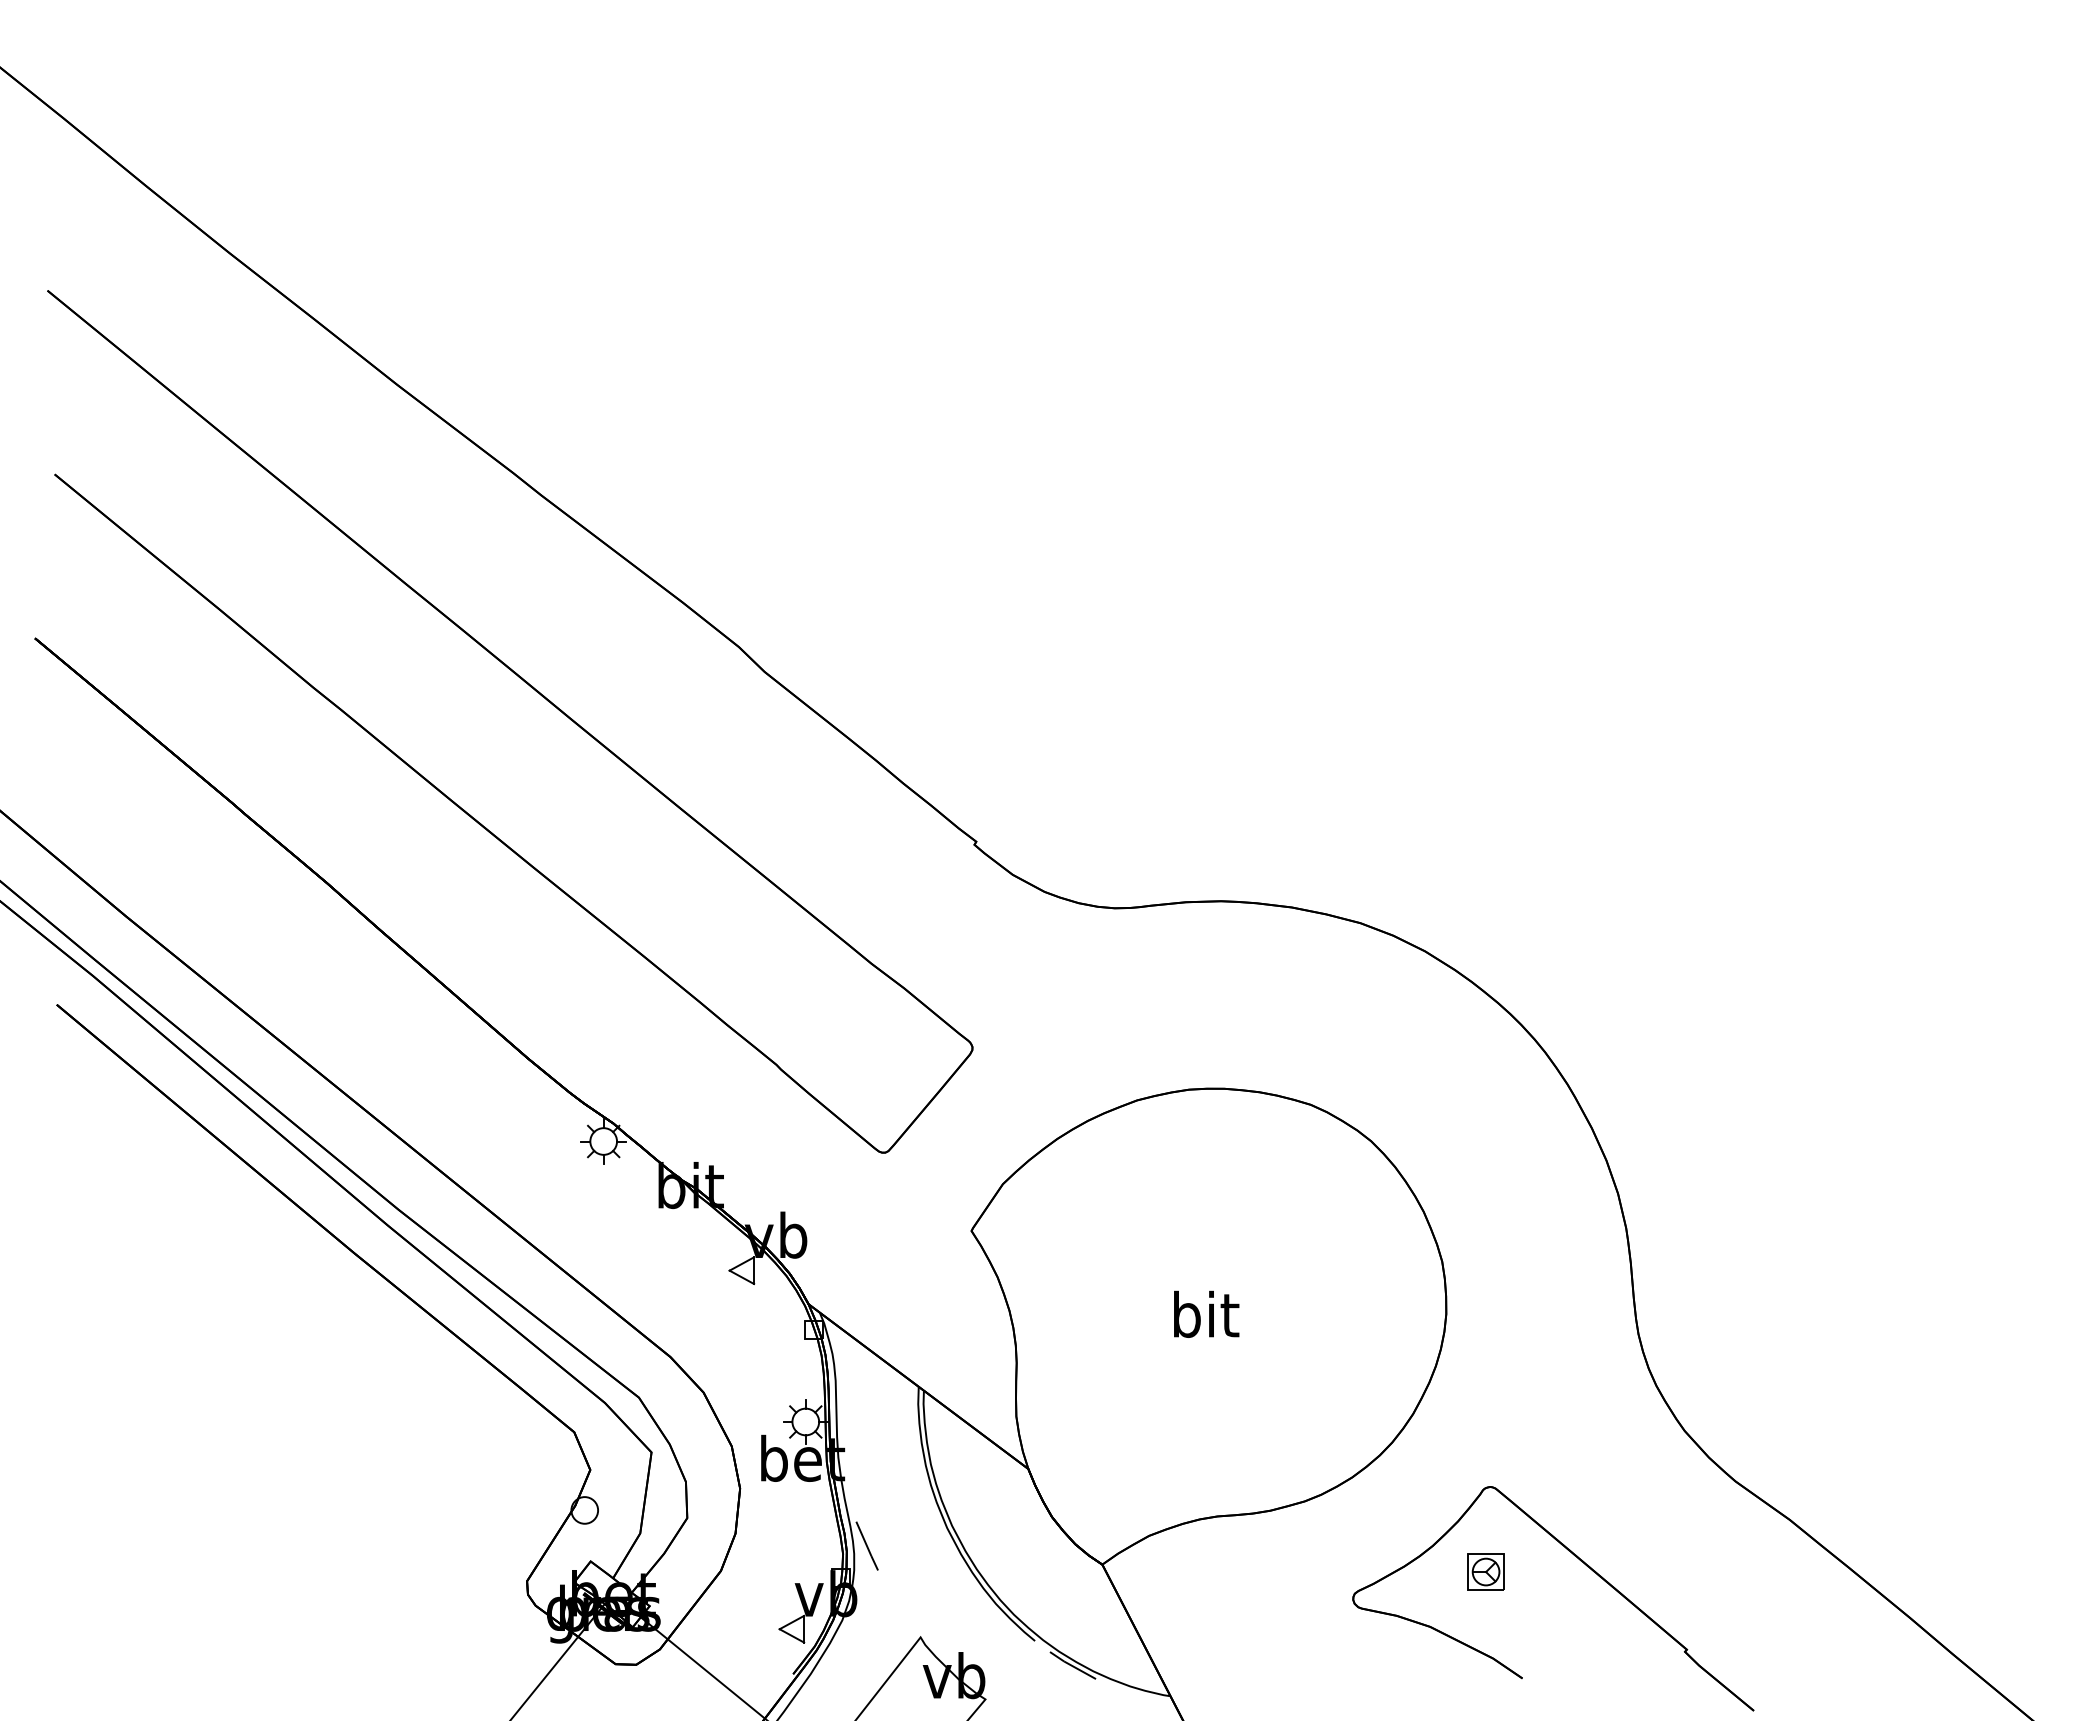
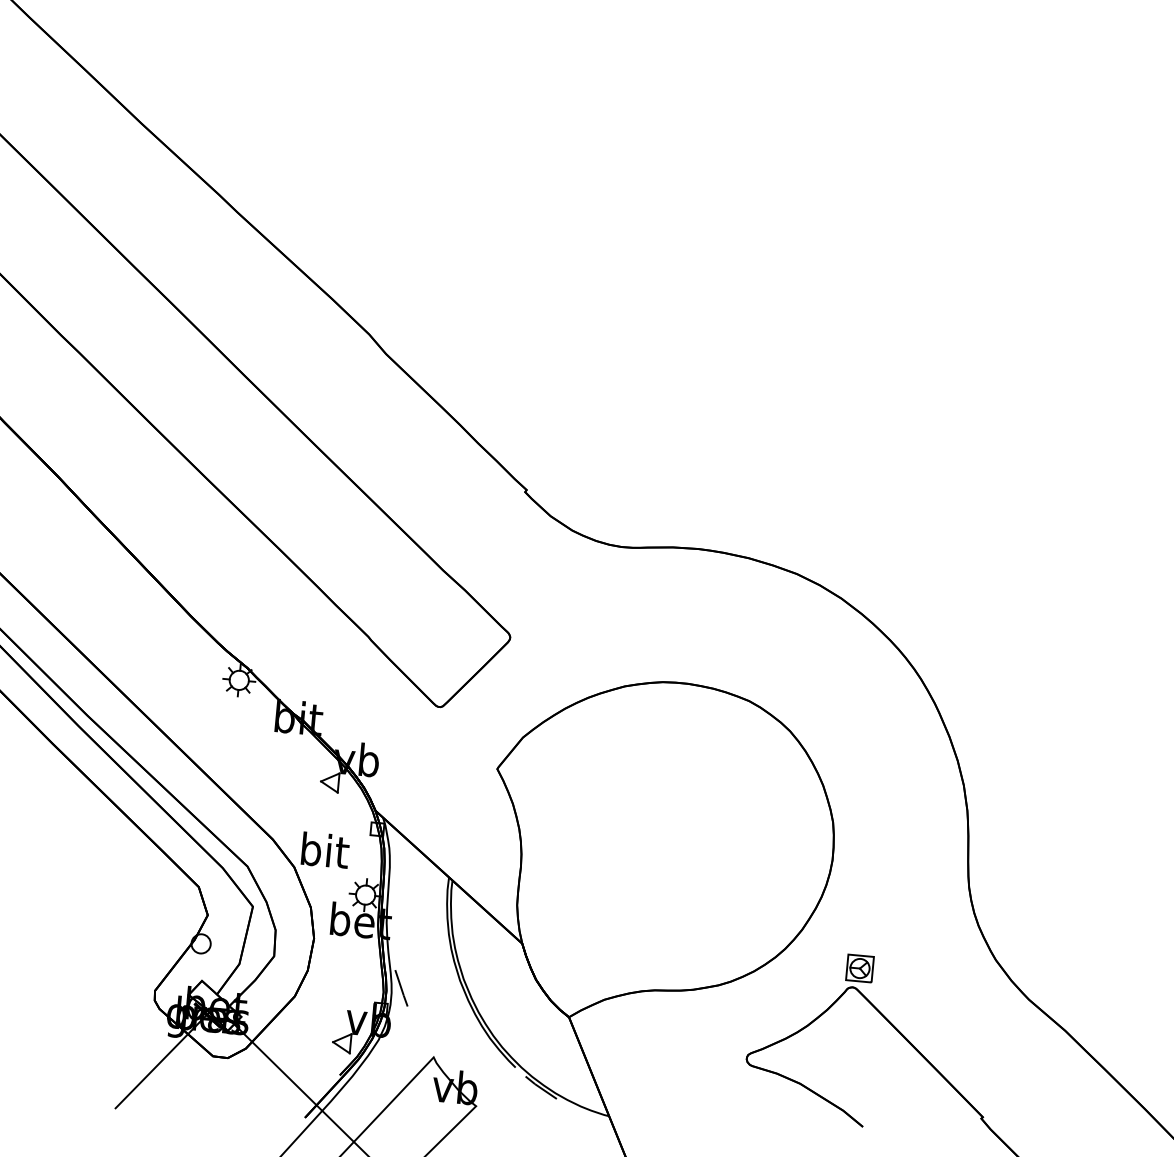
text: (1206, 1313) -> (325, 849), moved
part: (1485, 1571) -> (859, 968), moved

